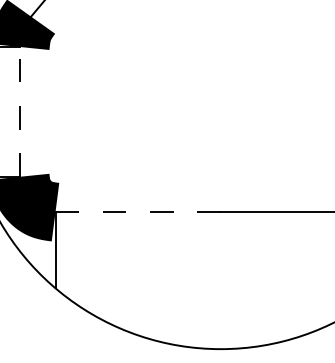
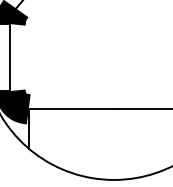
line: (20, 111) -> (10, 57), dashed -> solid
line: (138, 212) -> (71, 109), dashed -> solid

